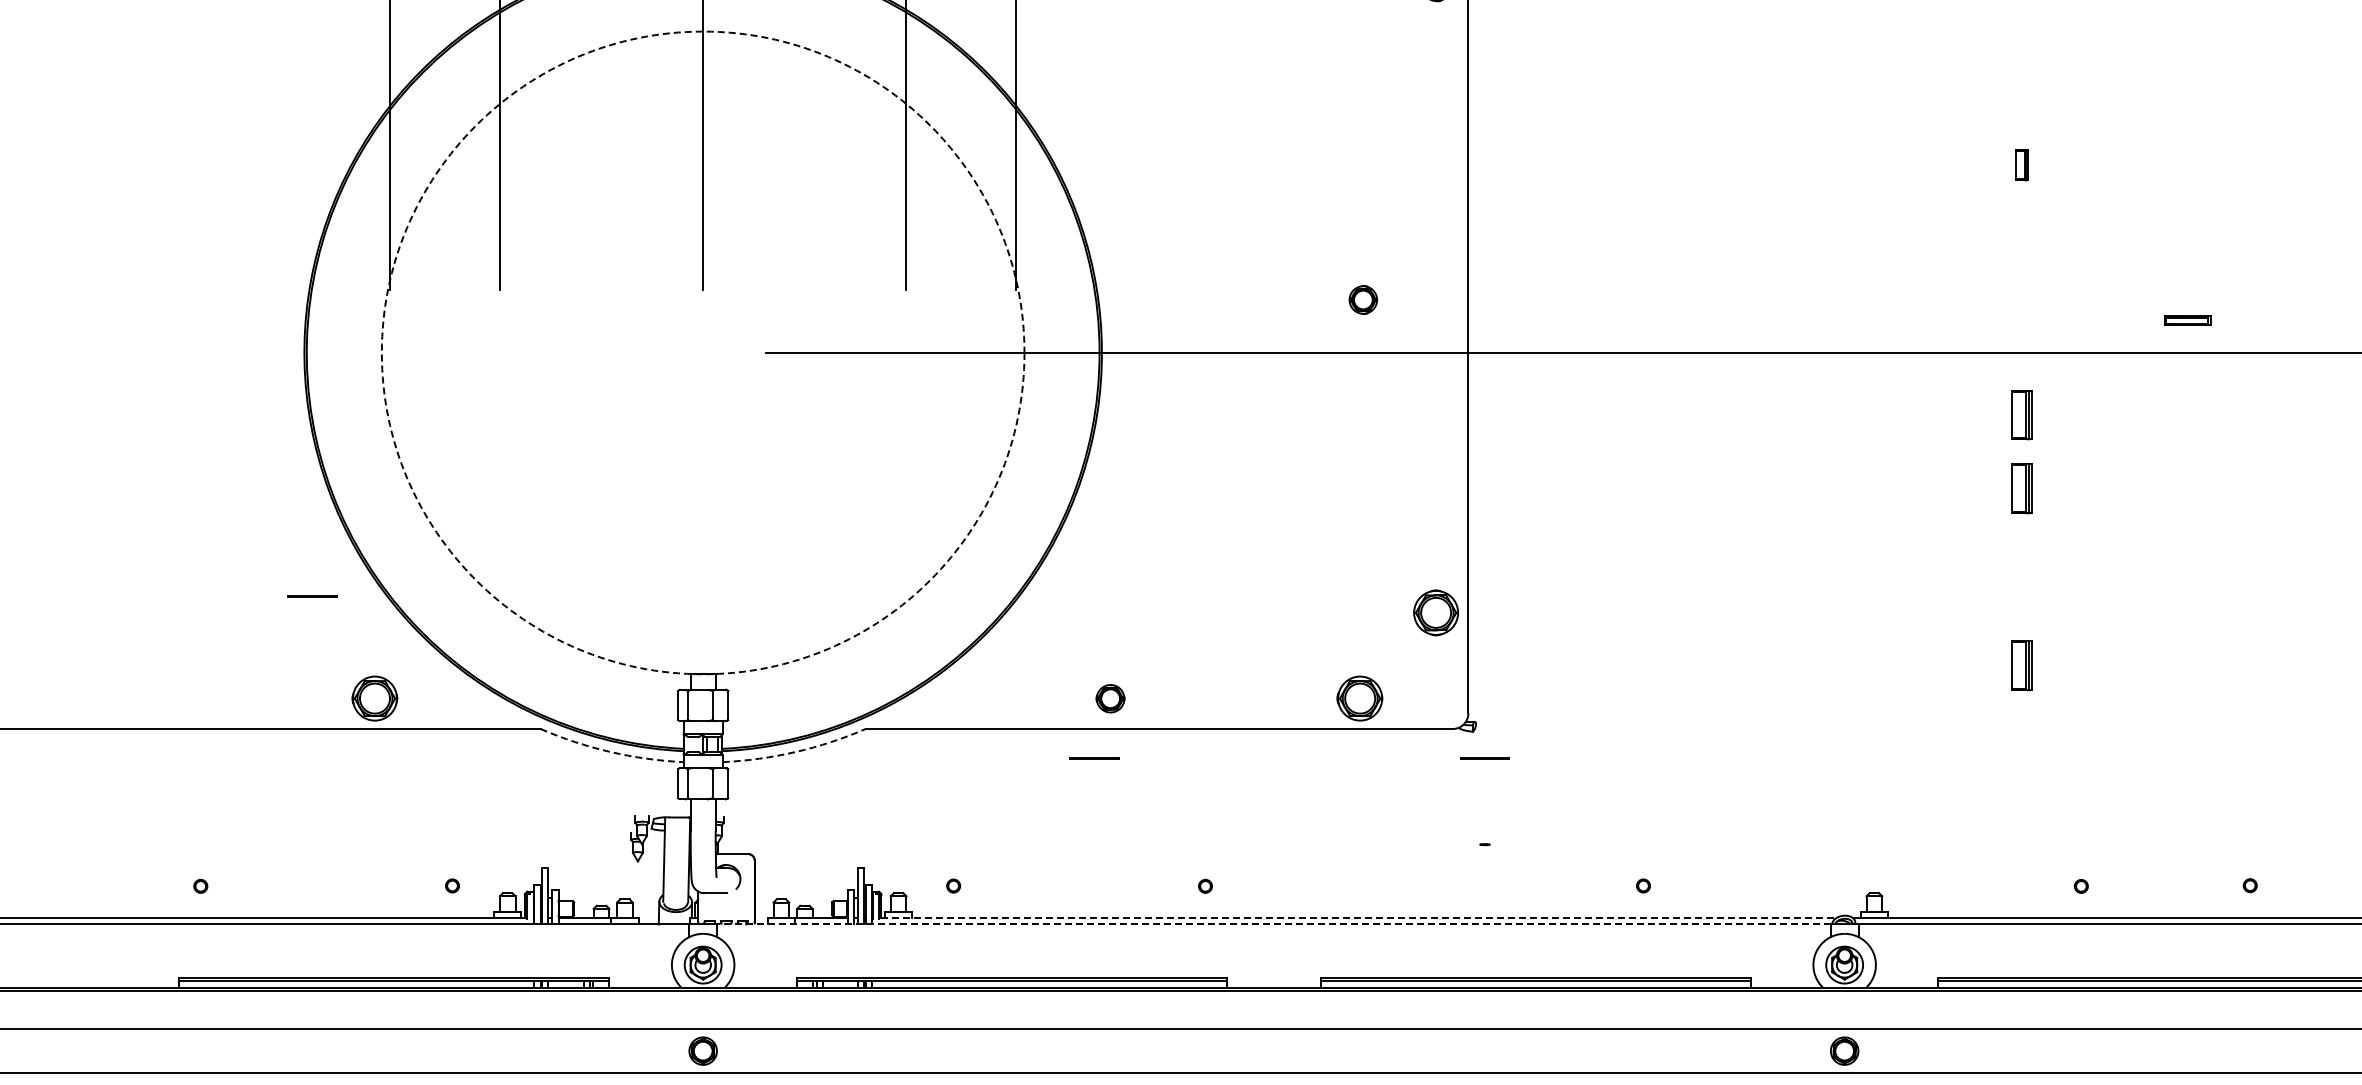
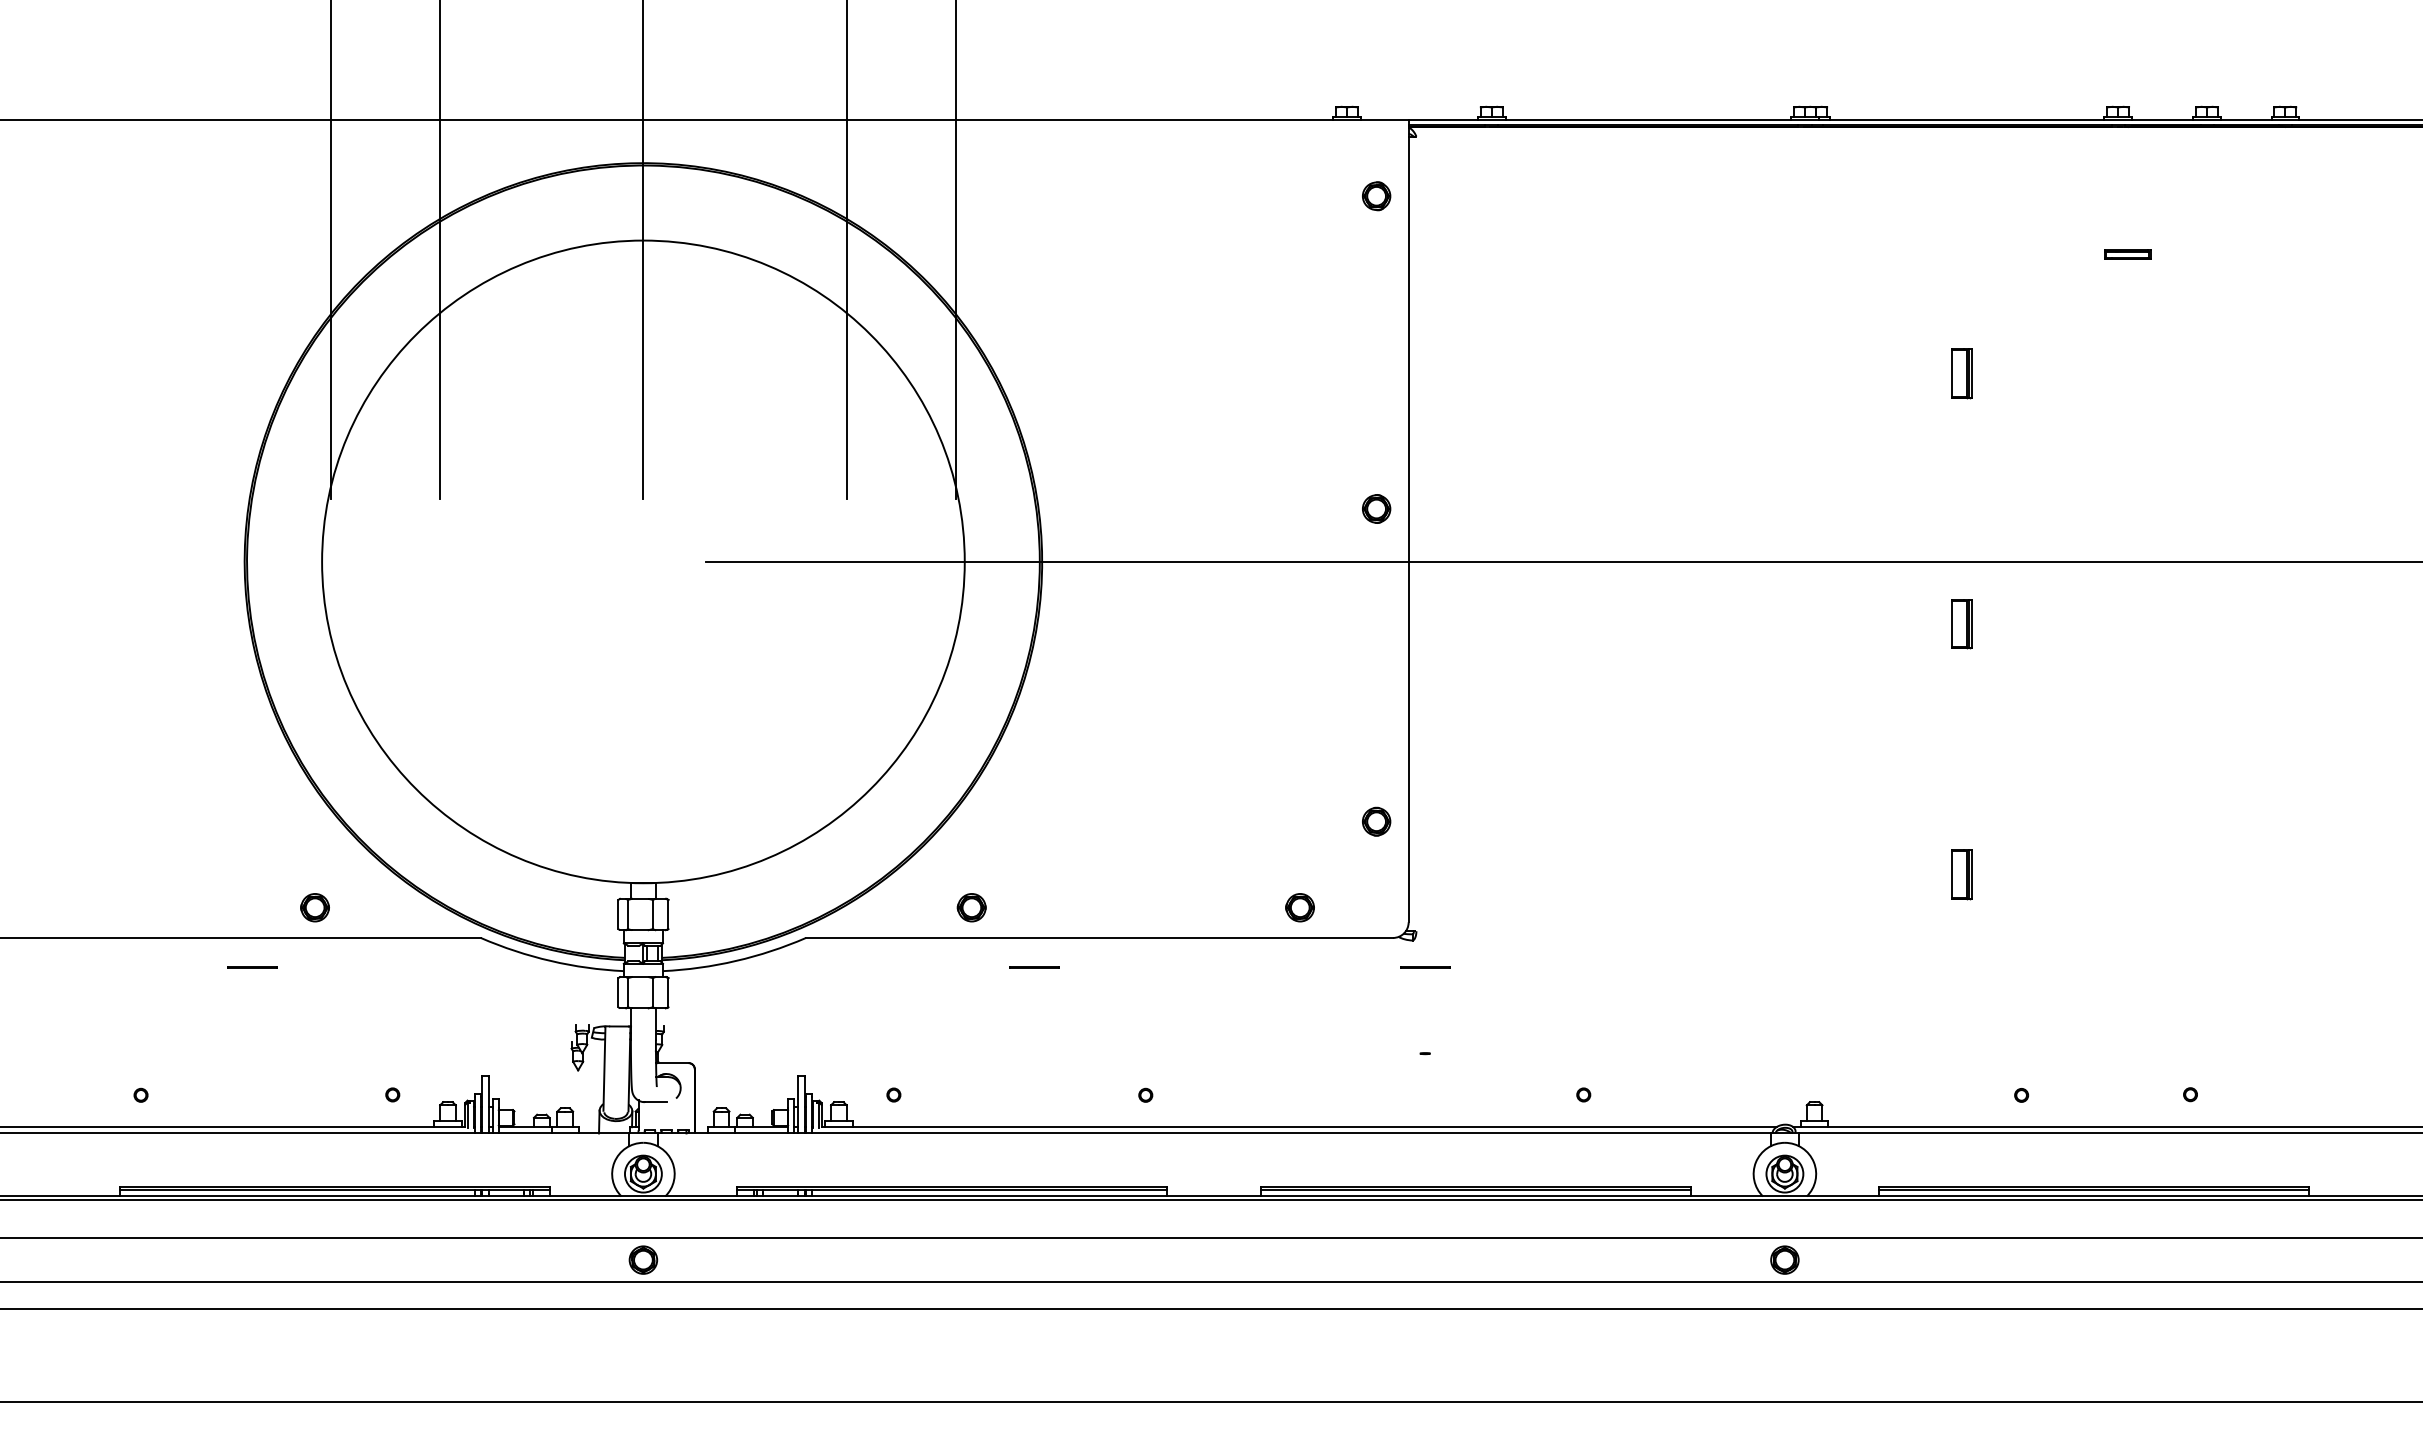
part: (2021, 164) -> (1961, 373), size x1.67
part: (1363, 299) -> (1376, 508), moved
part: (2187, 320) -> (2127, 254), moved
circle: (703, 352) -> (643, 561), dashed -> solid
part: (2021, 488) -> (1961, 697), removed
line: (312, 596) -> (252, 967), moved
part: (1436, 612) -> (1376, 821), size x0.62
part: (374, 698) -> (314, 907), size x0.62
part: (1110, 698) -> (971, 907), moved
part: (1359, 698) -> (1299, 907), size x0.62
arc: (610, 752) -> (550, 961), dashed -> solid
arc: (795, 752) -> (735, 961), dashed -> solid
line: (1359, 918) -> (1299, 1127), dashed -> solid
line: (1274, 924) -> (1214, 1133), dashed -> solid

